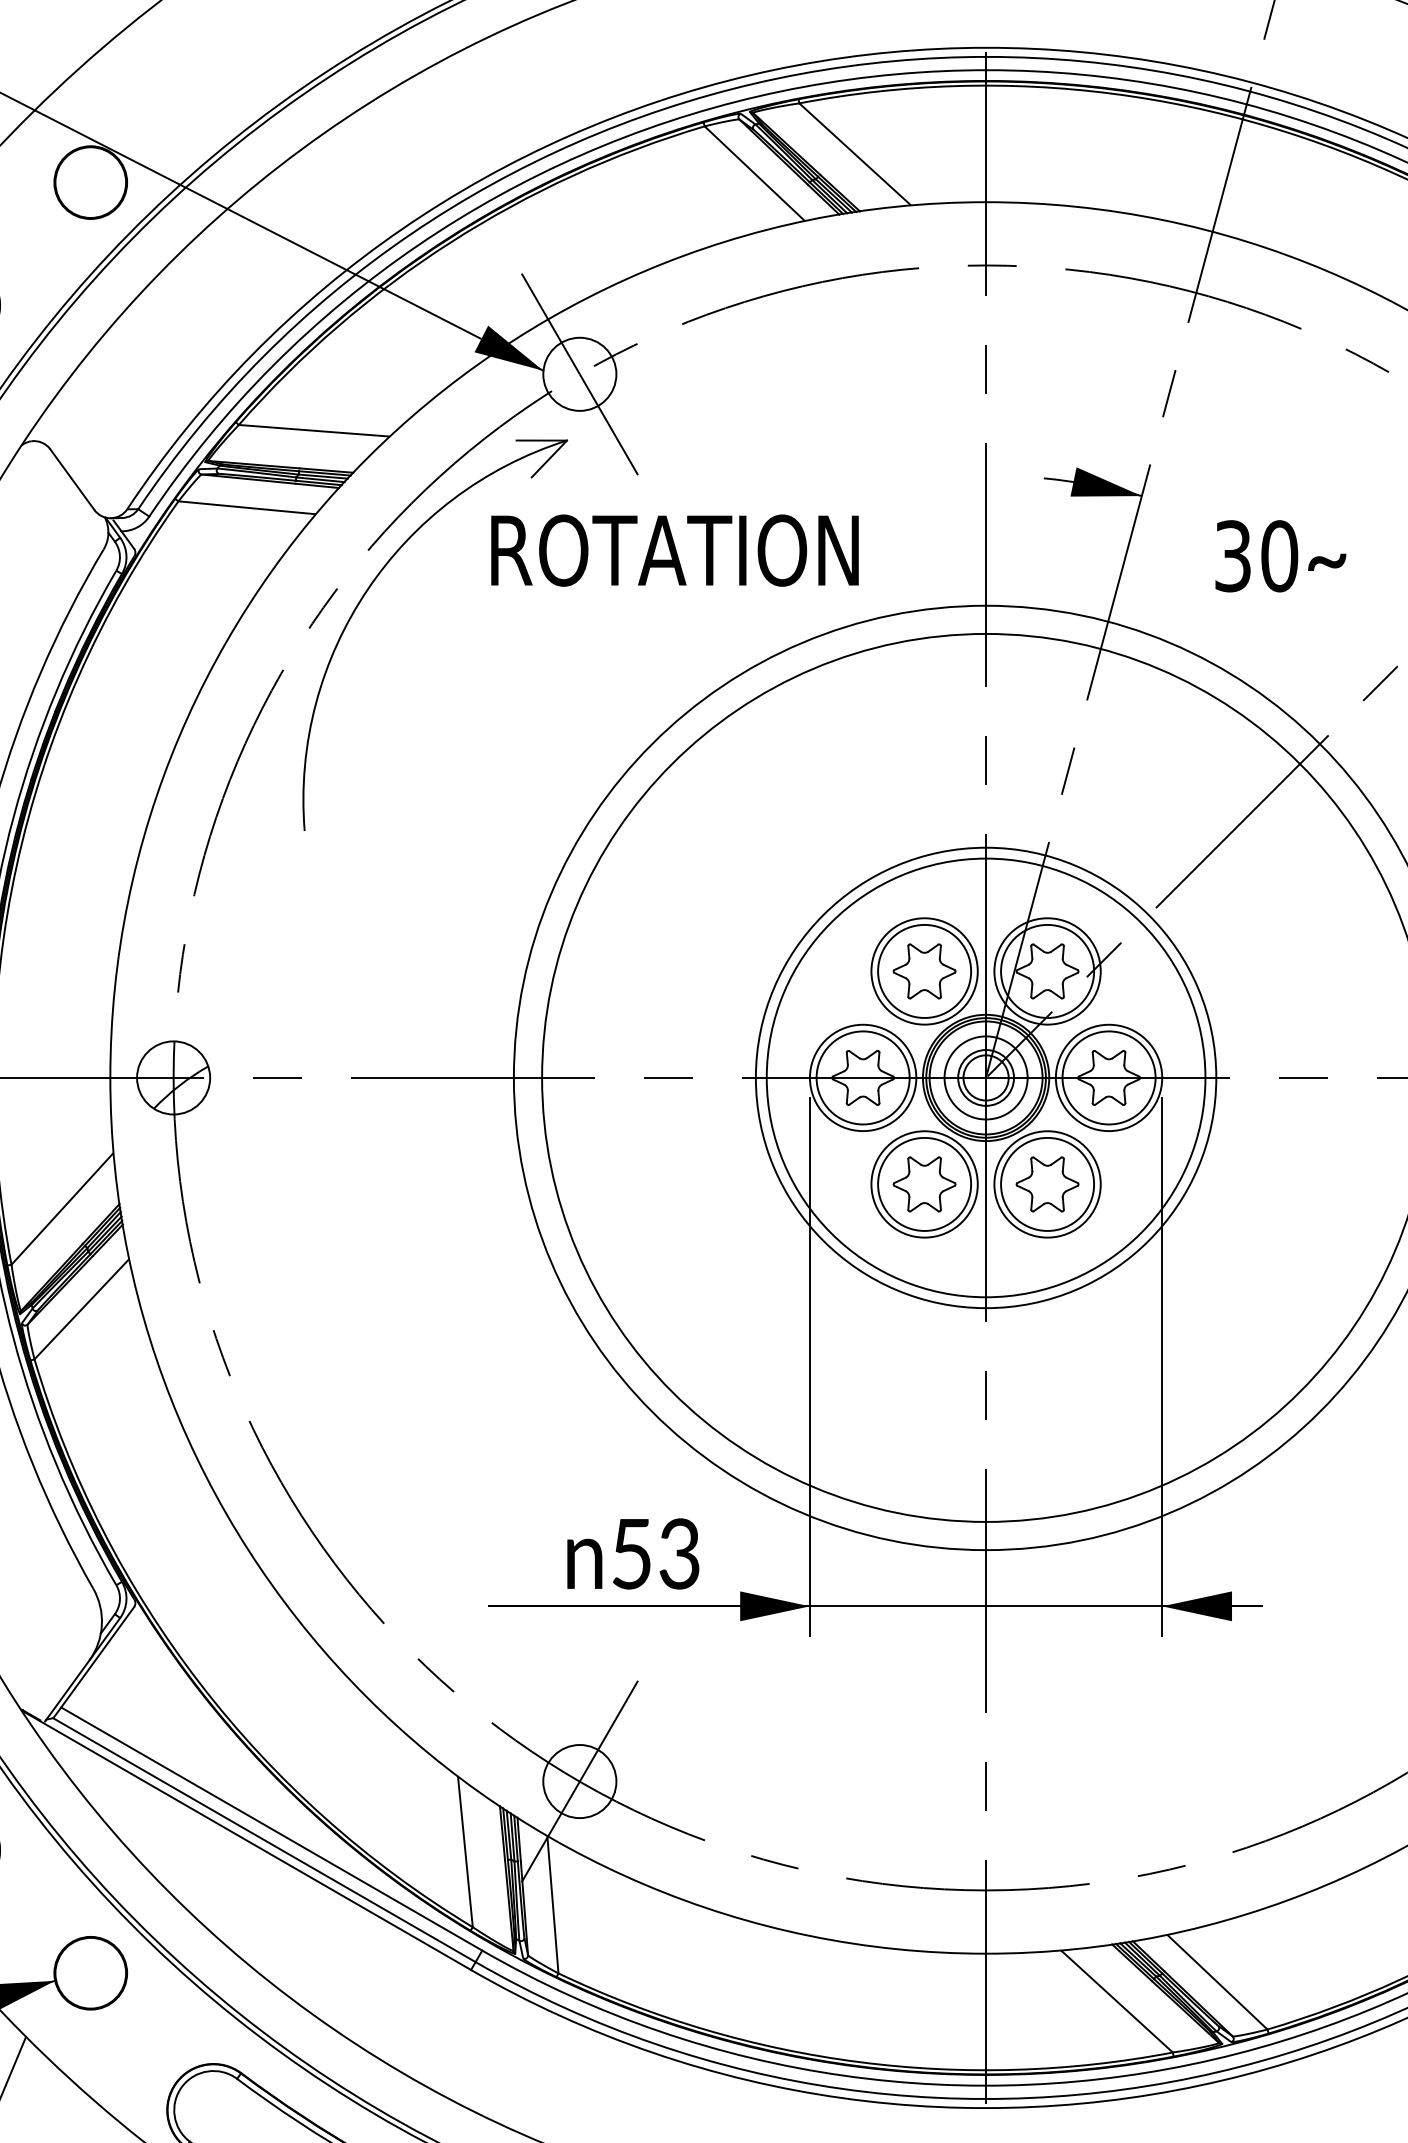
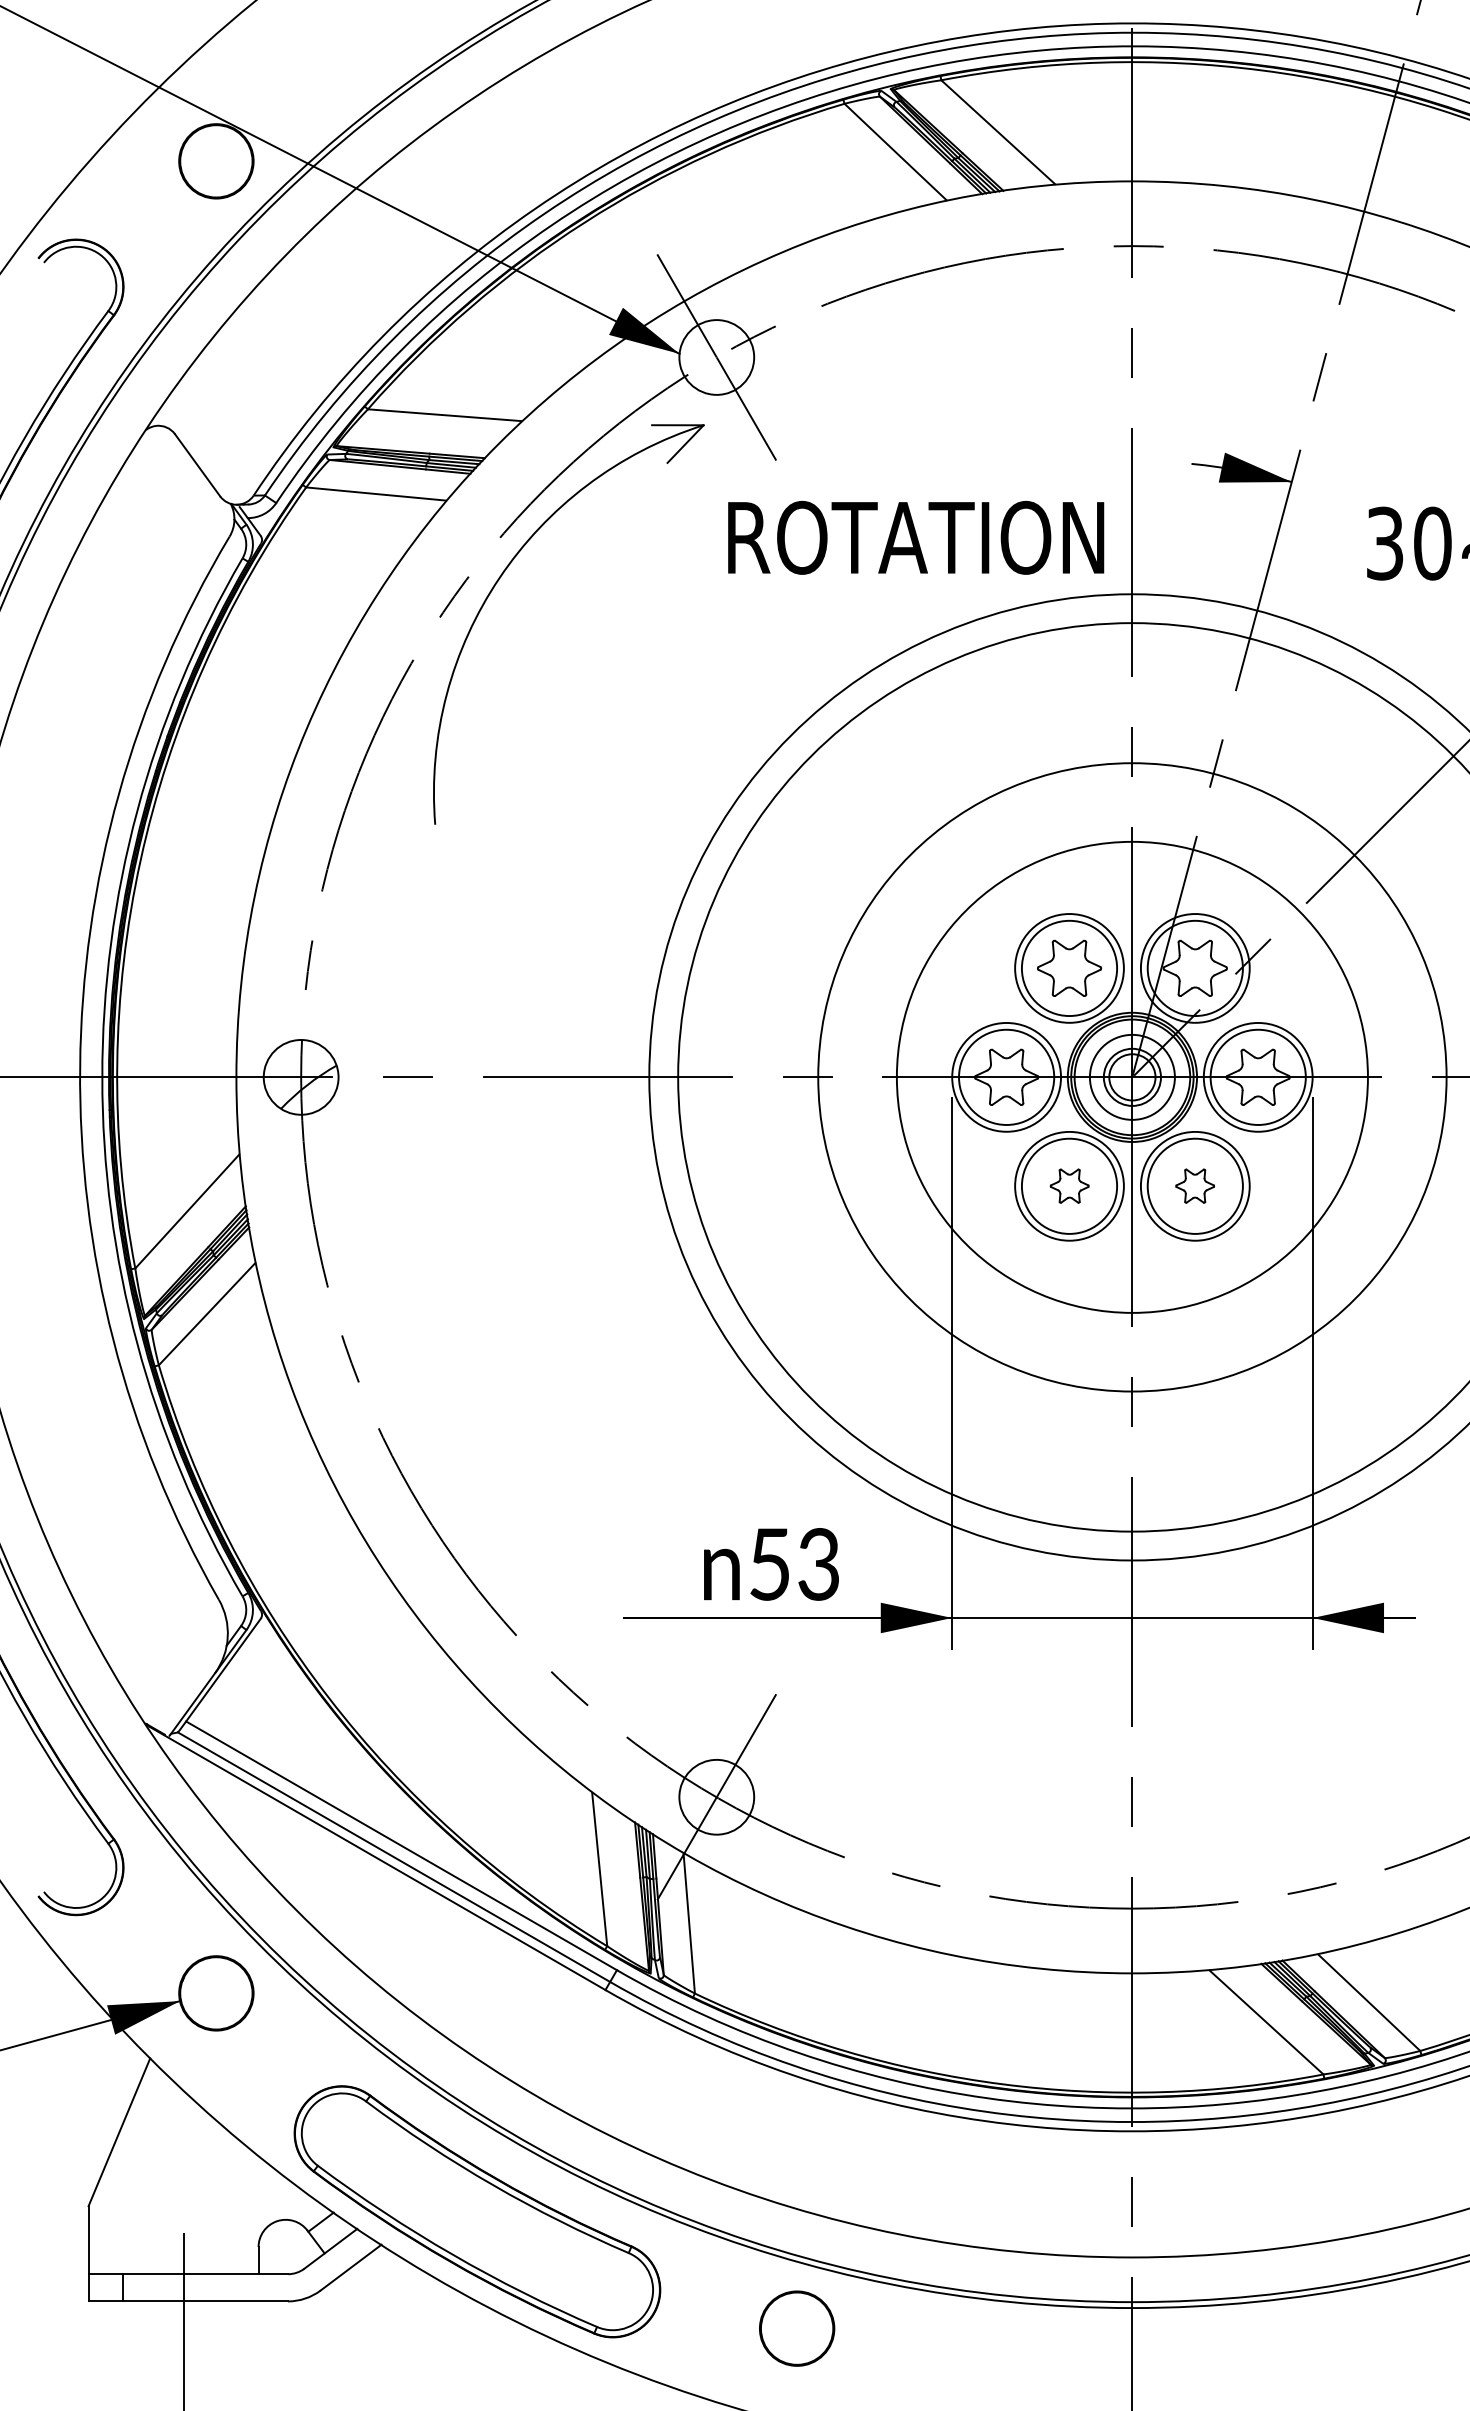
text: (675, 550) -> (916, 537), moved
circle: (986, 1077) -> (1132, 1076), size x1.4
part: (924, 1183) -> (1069, 1185), size x0.6
part: (1046, 1183) -> (1194, 1185), size x0.6

